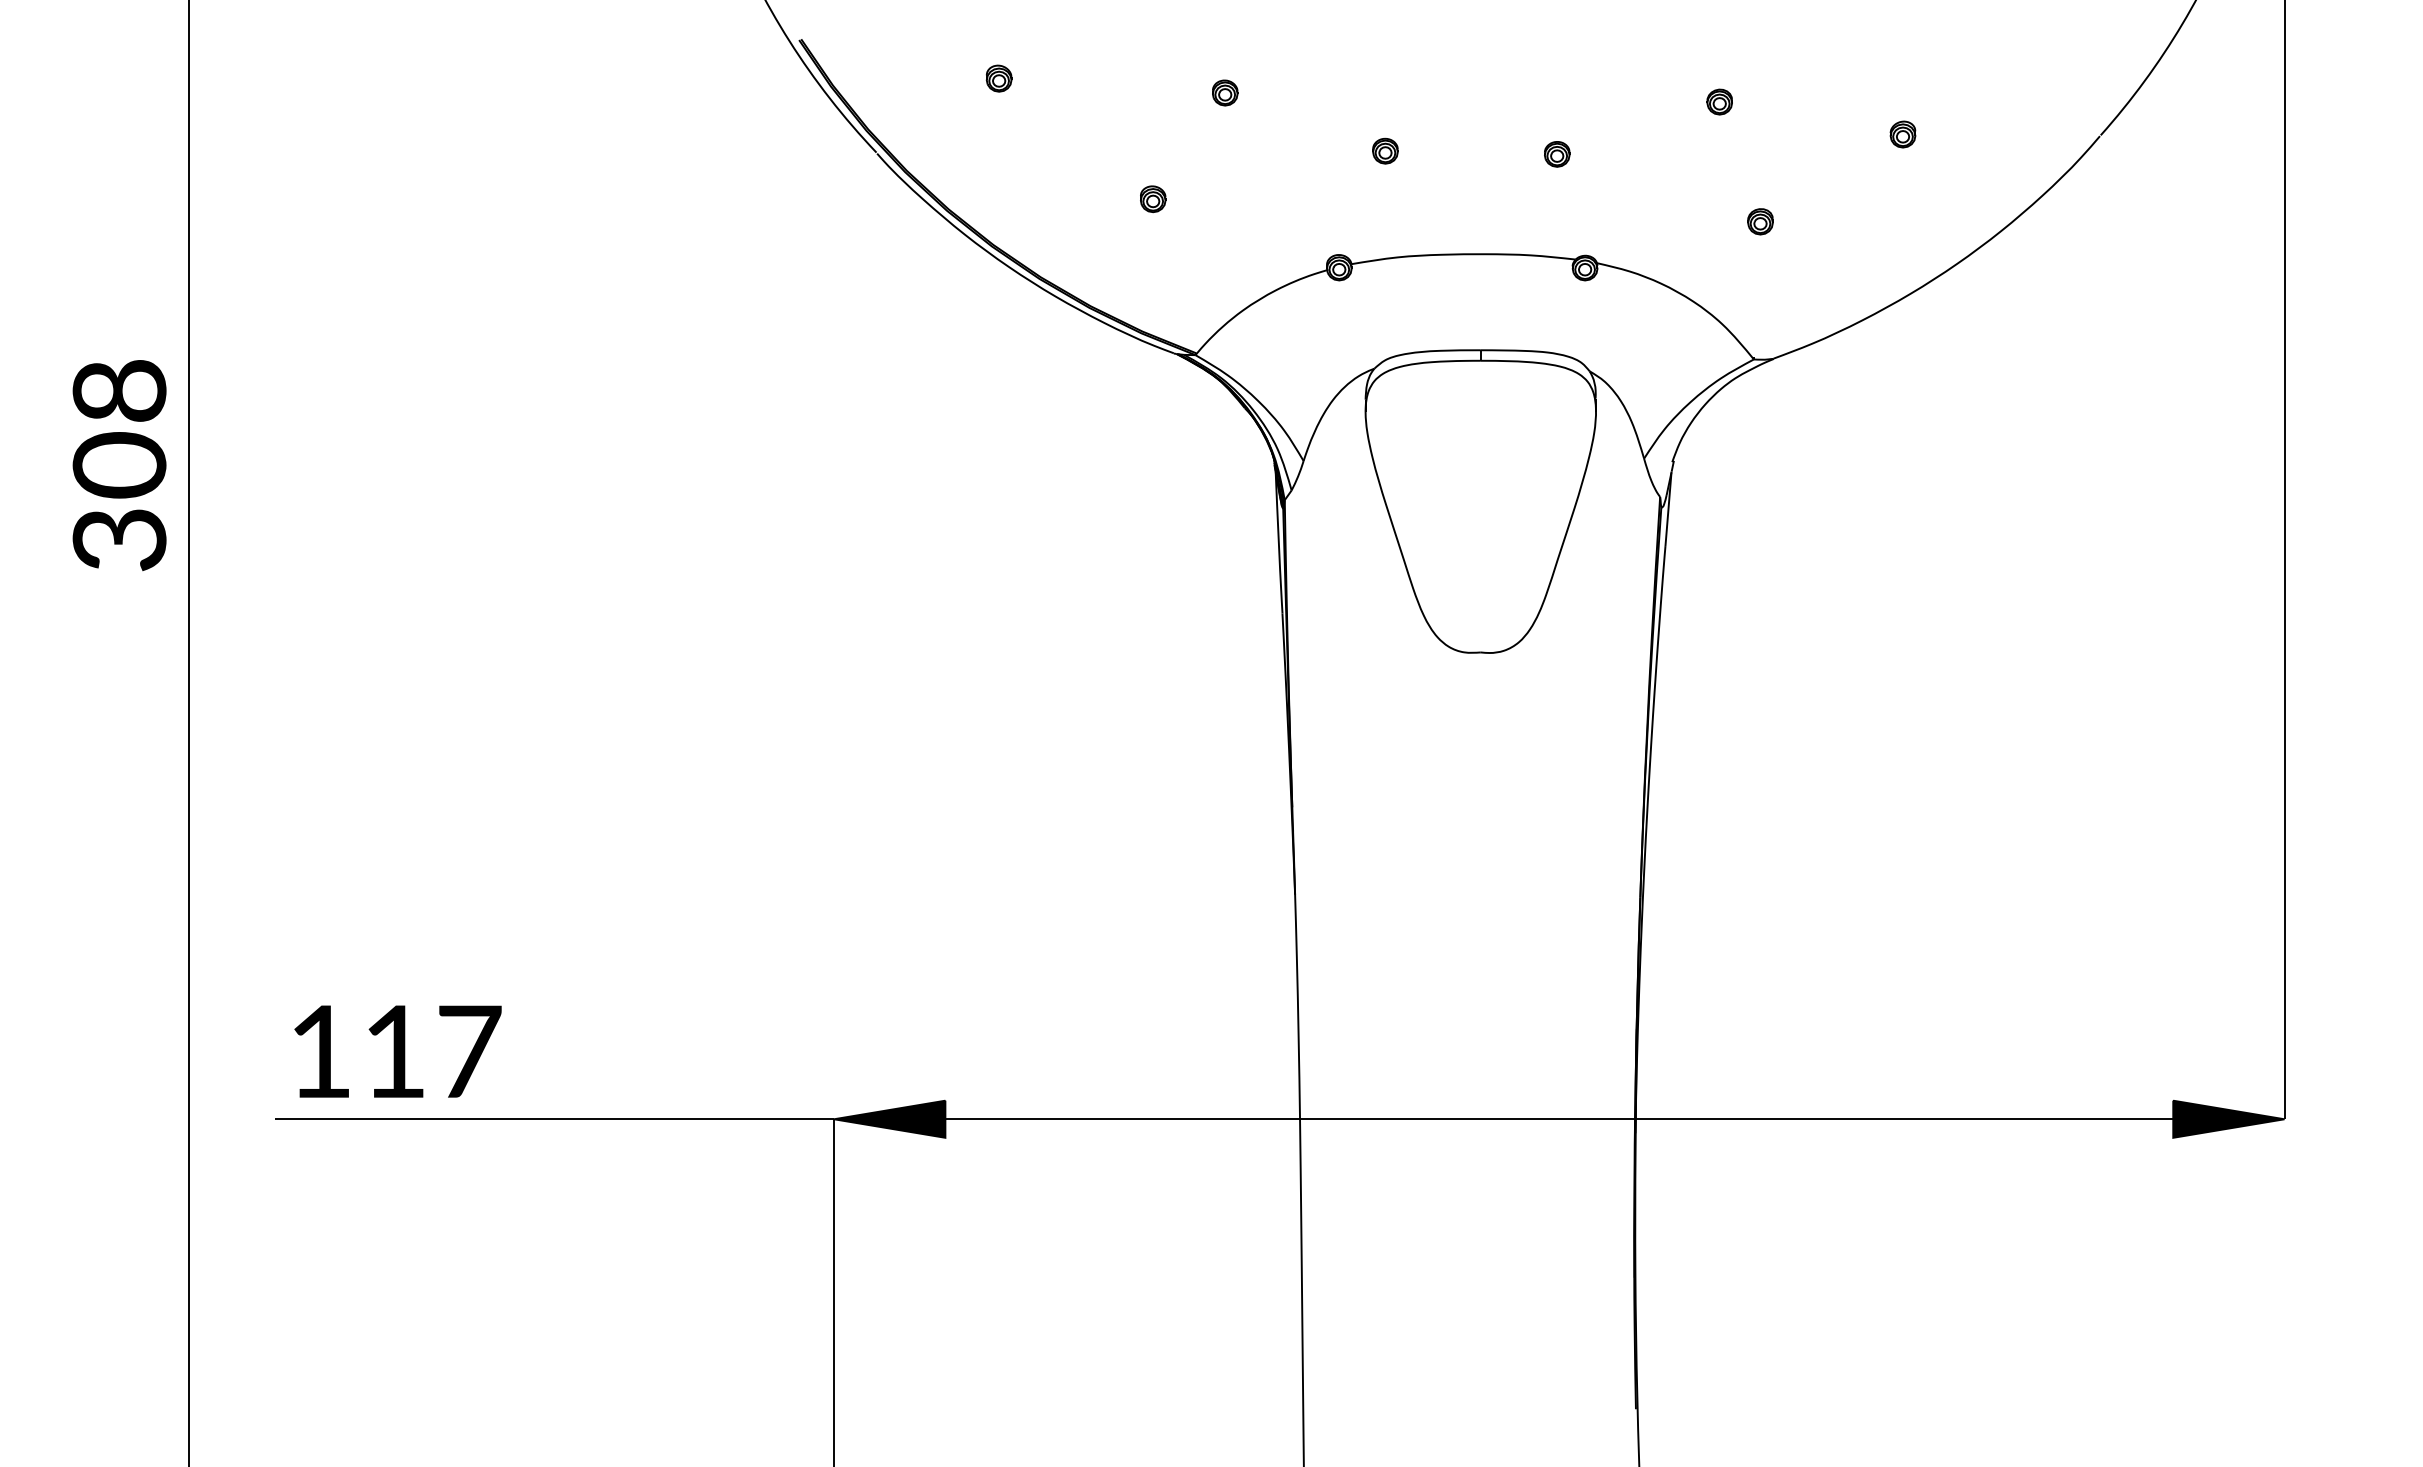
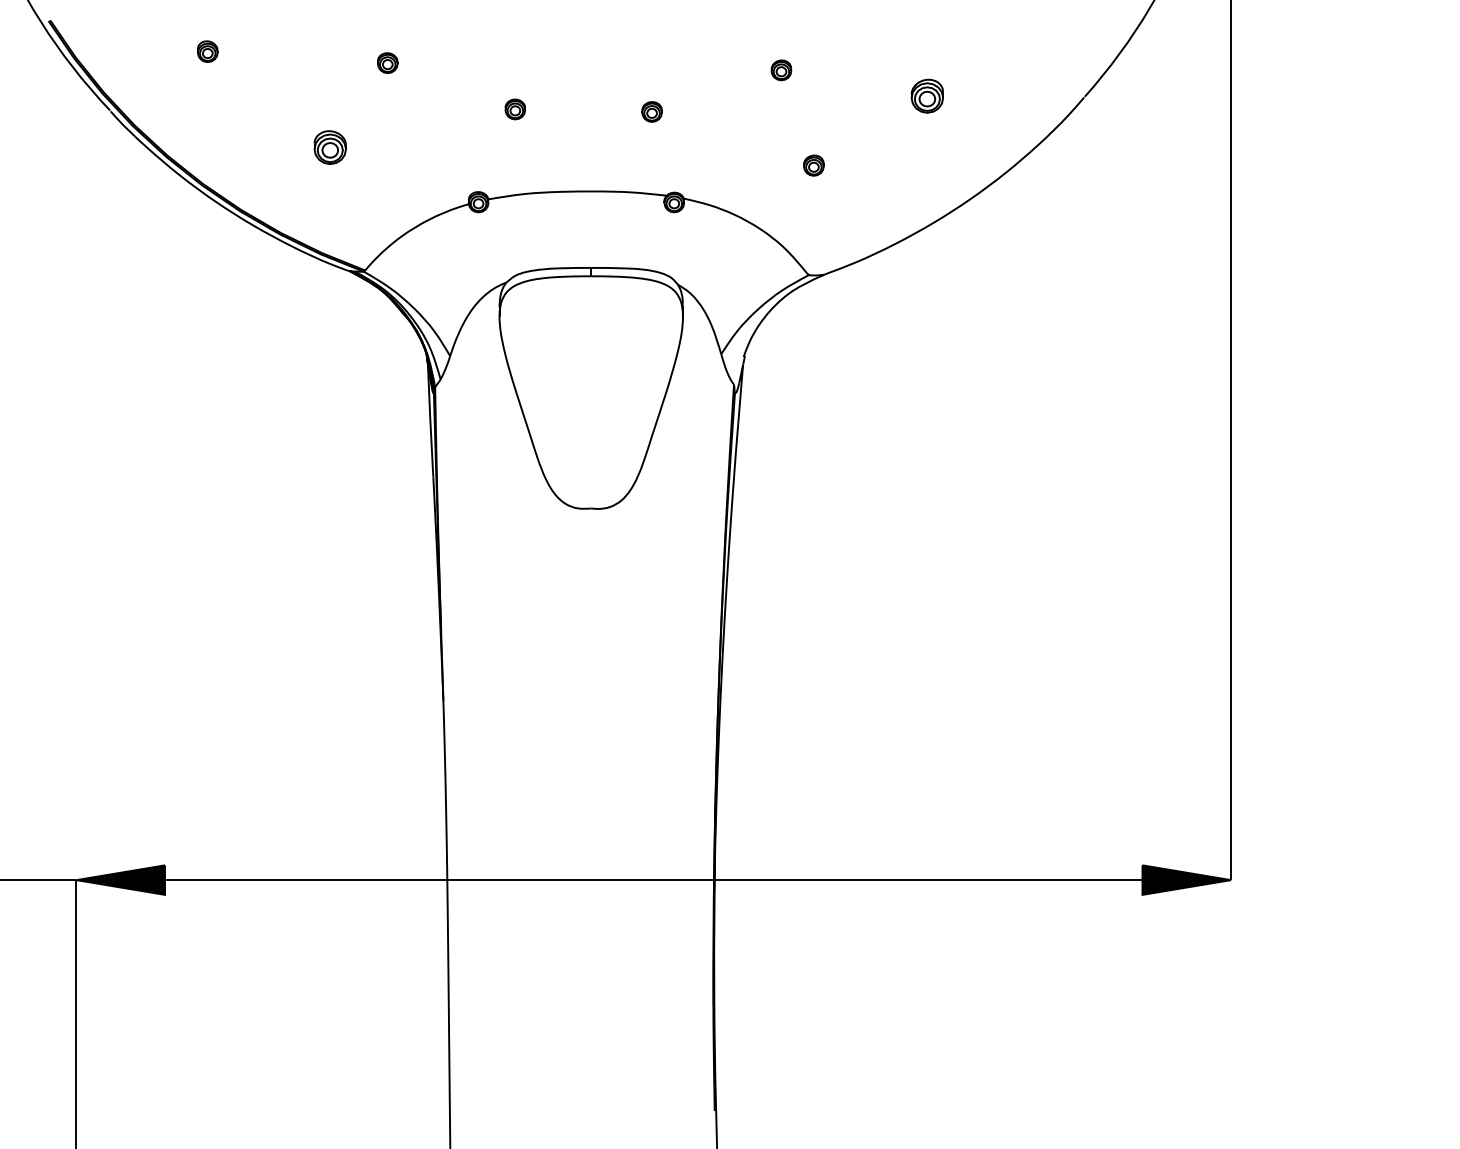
part: (1902, 134) -> (926, 96), size x1.6
part: (1153, 199) -> (330, 147), size x1.6

